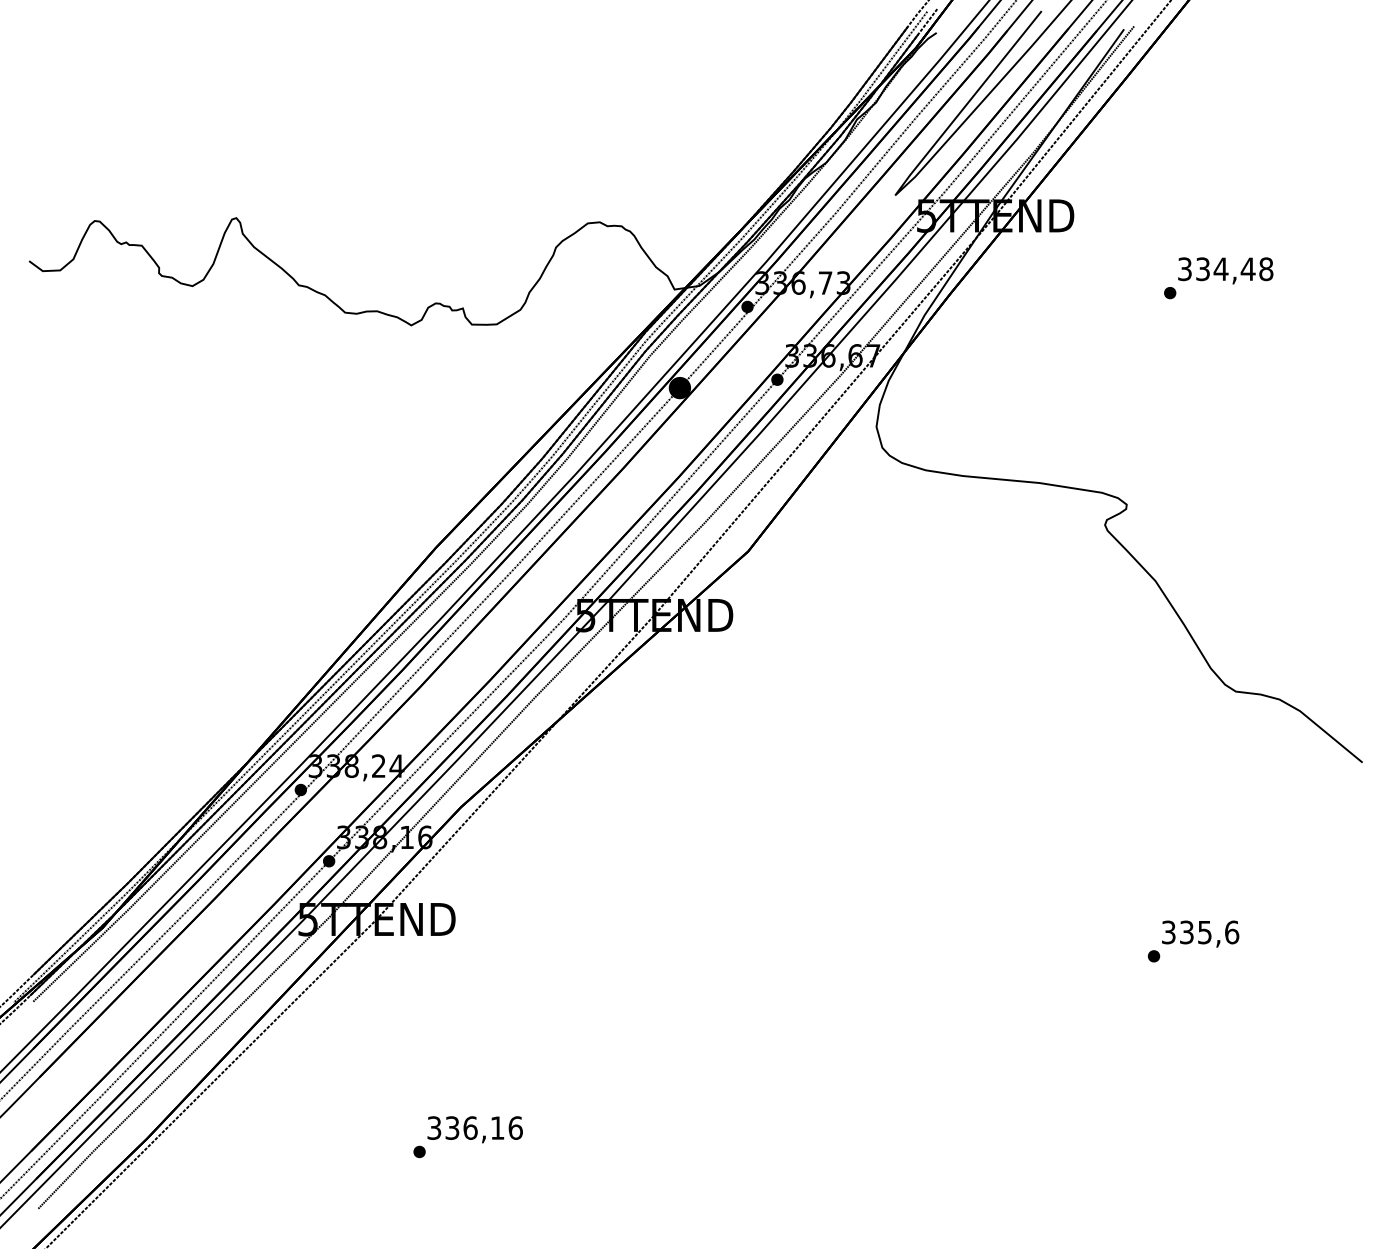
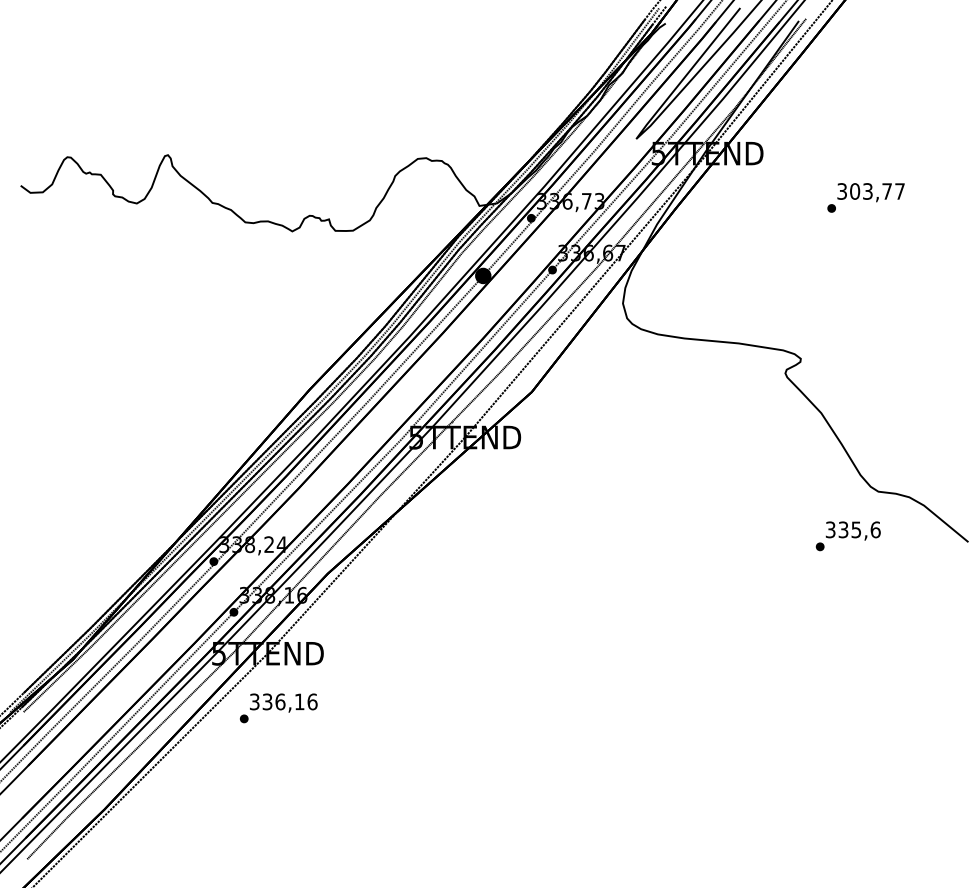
text: (1234, 269) -> (877, 191), 334,48 -> 303,77
text: (1192, 941) -> (847, 536), moved
text: (467, 1137) -> (278, 708), moved

